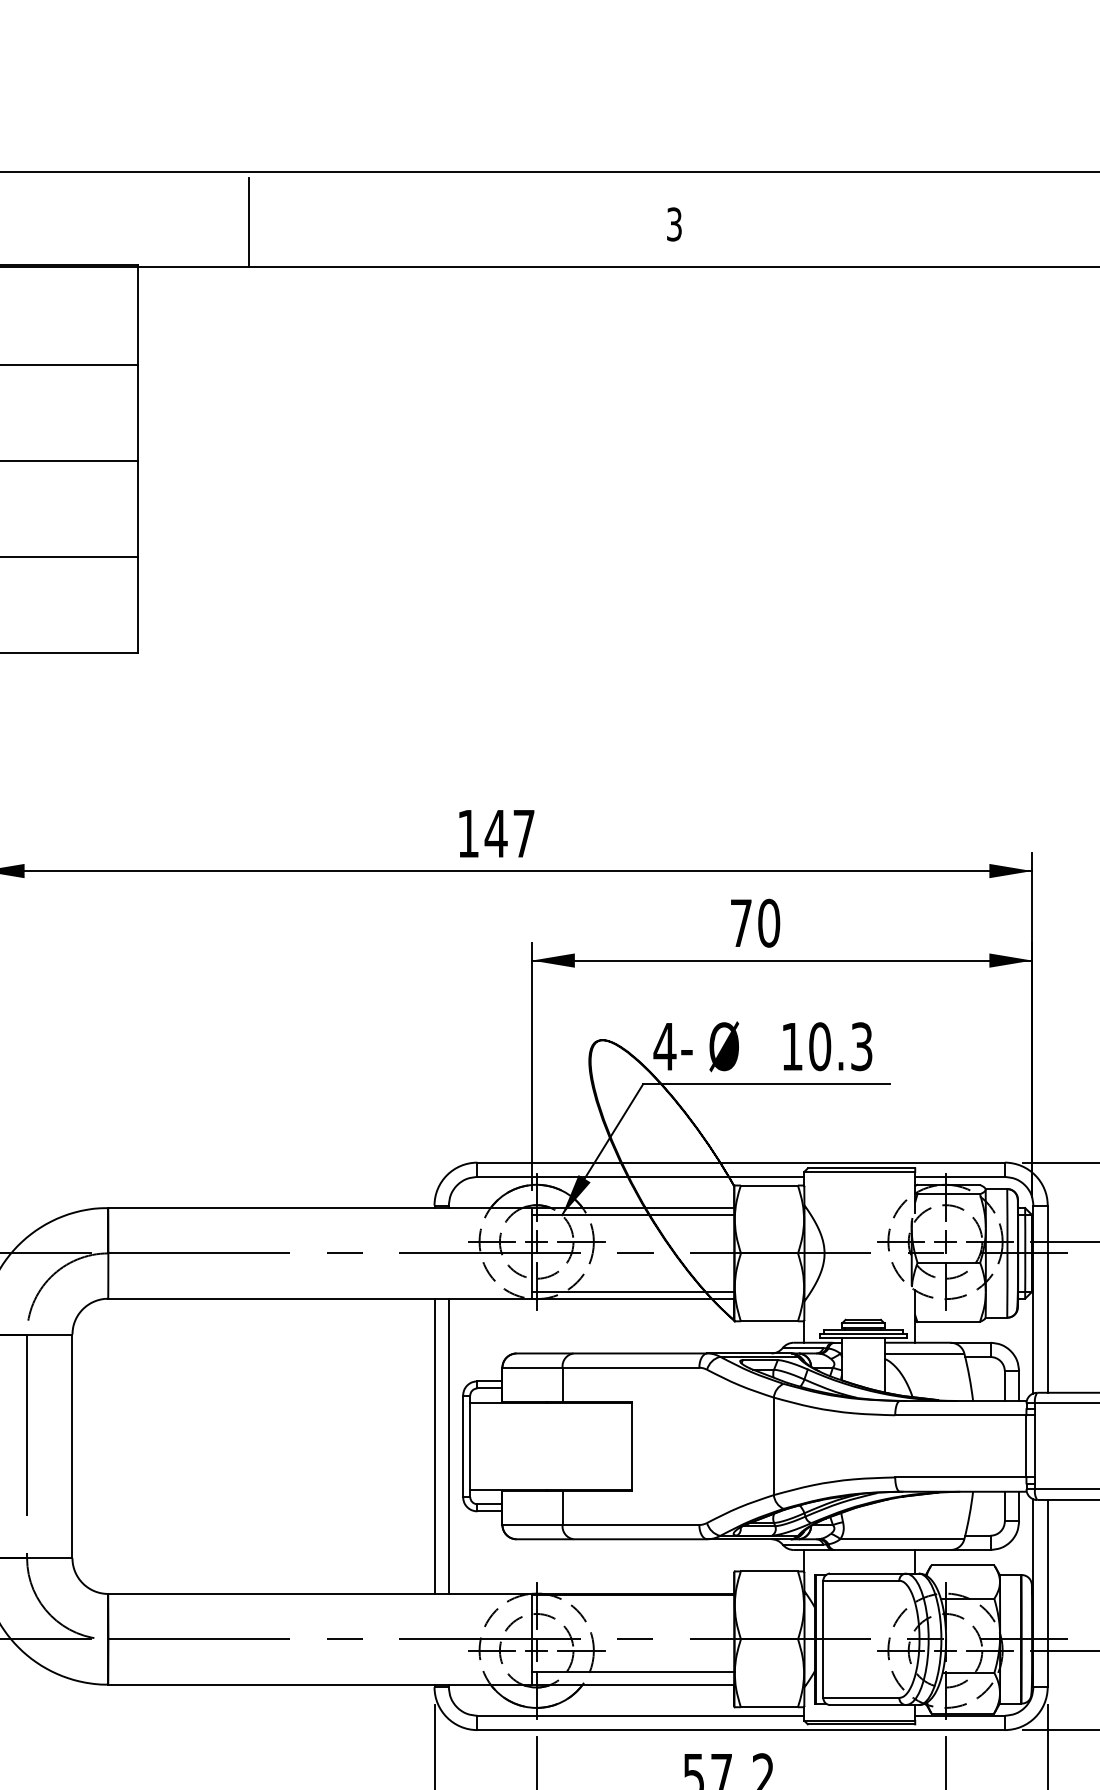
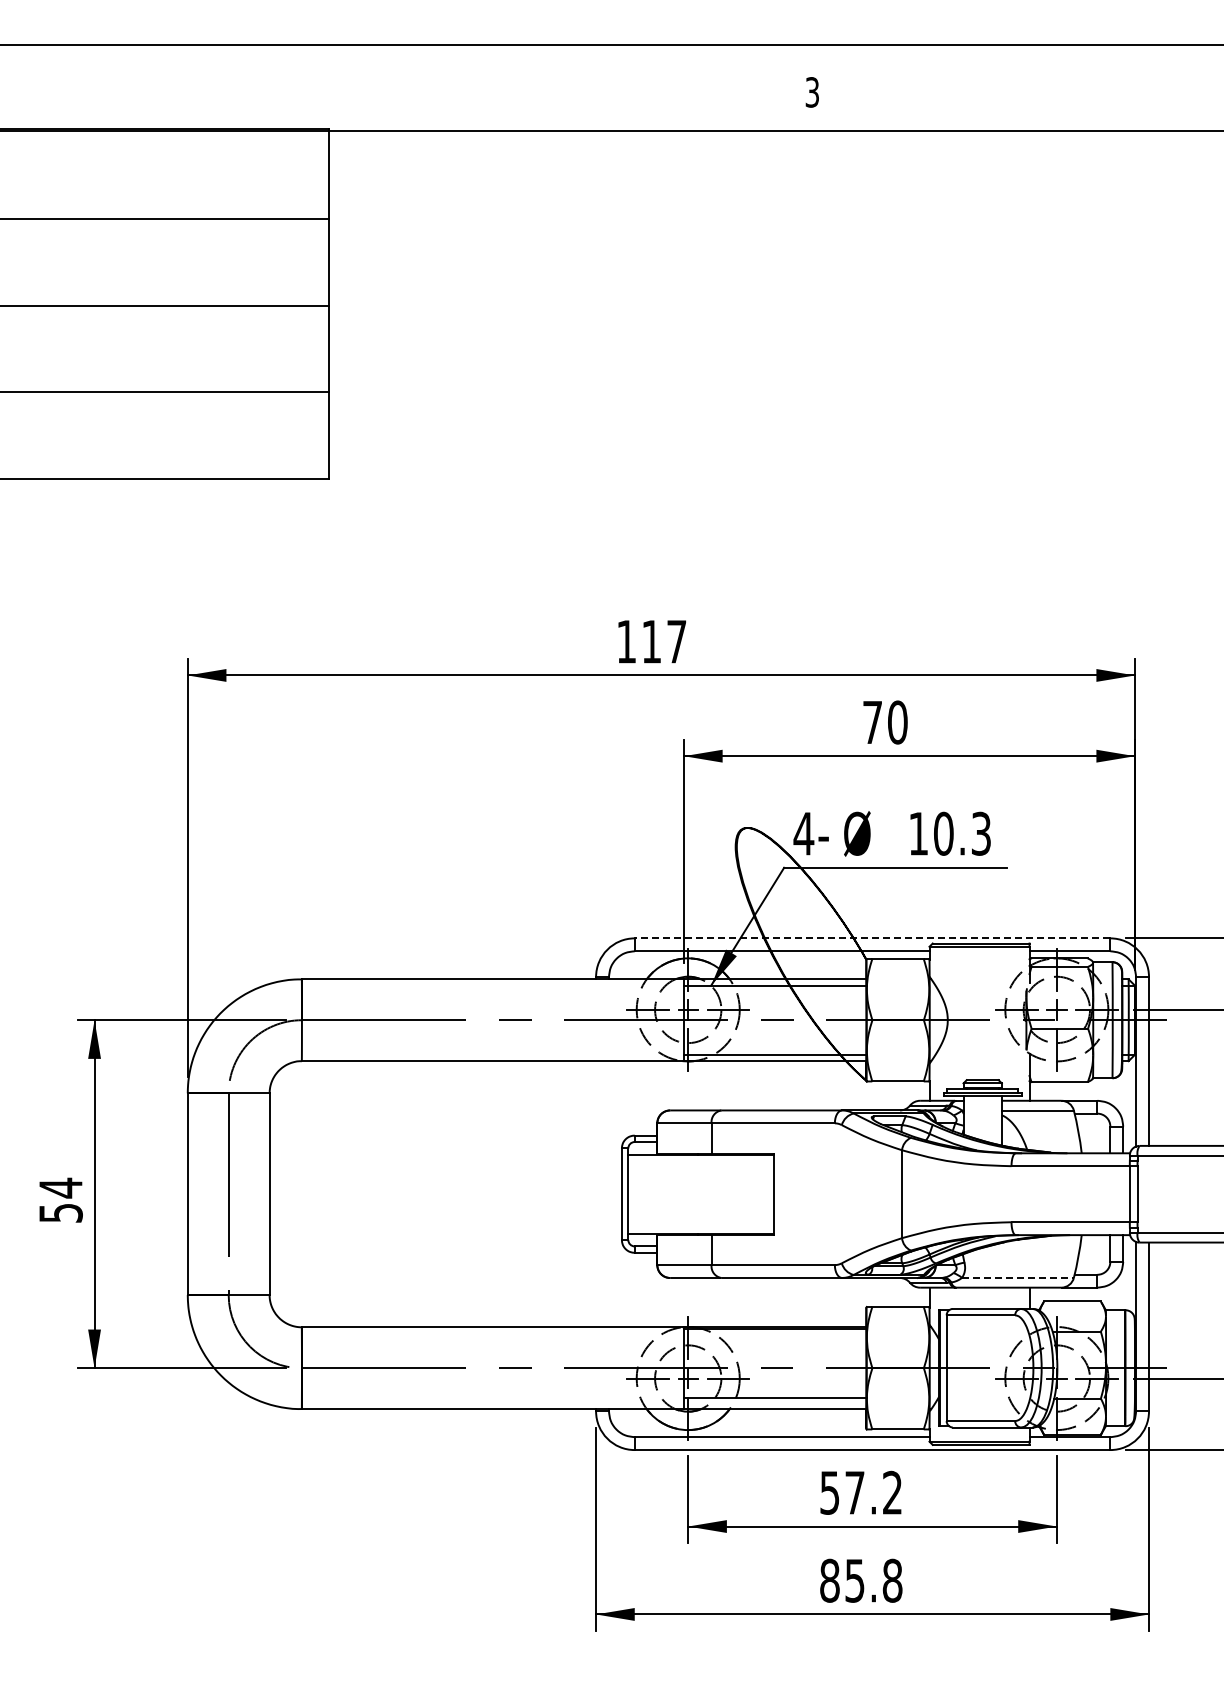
line: (248, 222) -> (428, 90), removed
text: (495, 833) -> (651, 641), 147 -> 117
line: (741, 1162) -> (872, 938), solid -> dashed
line: (434, 1446) -> (596, 1194), removed
line: (448, 1446) -> (608, 1194), removed
line: (901, 1538) -> (1017, 1277), solid -> dashed

